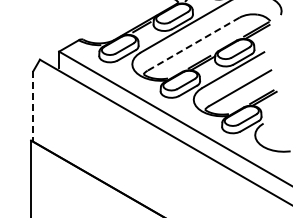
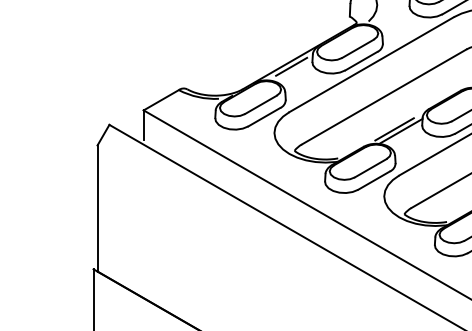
line: (193, 44) -> (383, 97), dashed -> solid
line: (33, 107) -> (97, 210), dashed -> solid

